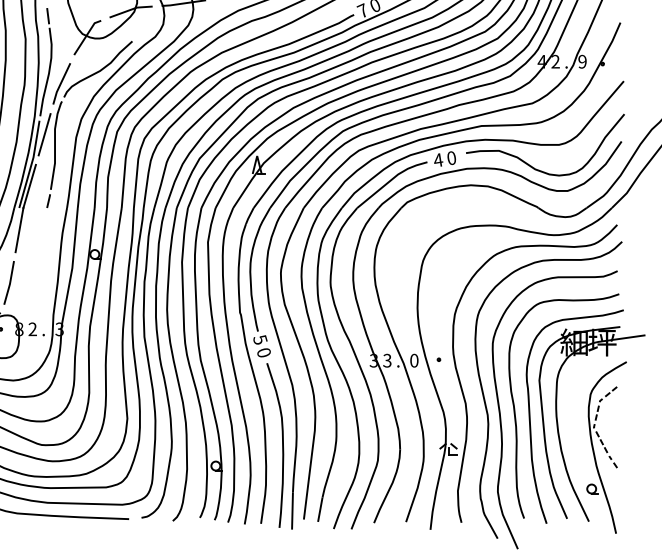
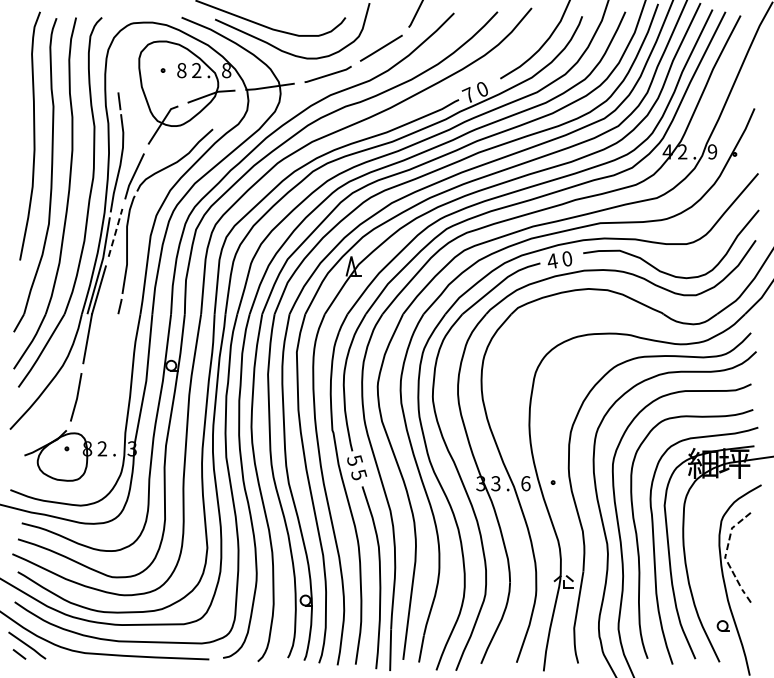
line: (44, 135) -> (115, 233), solid -> dashed
text: (264, 352) -> (359, 474), 0 -> 5
text: (414, 360) -> (525, 483), 0 -> 6

